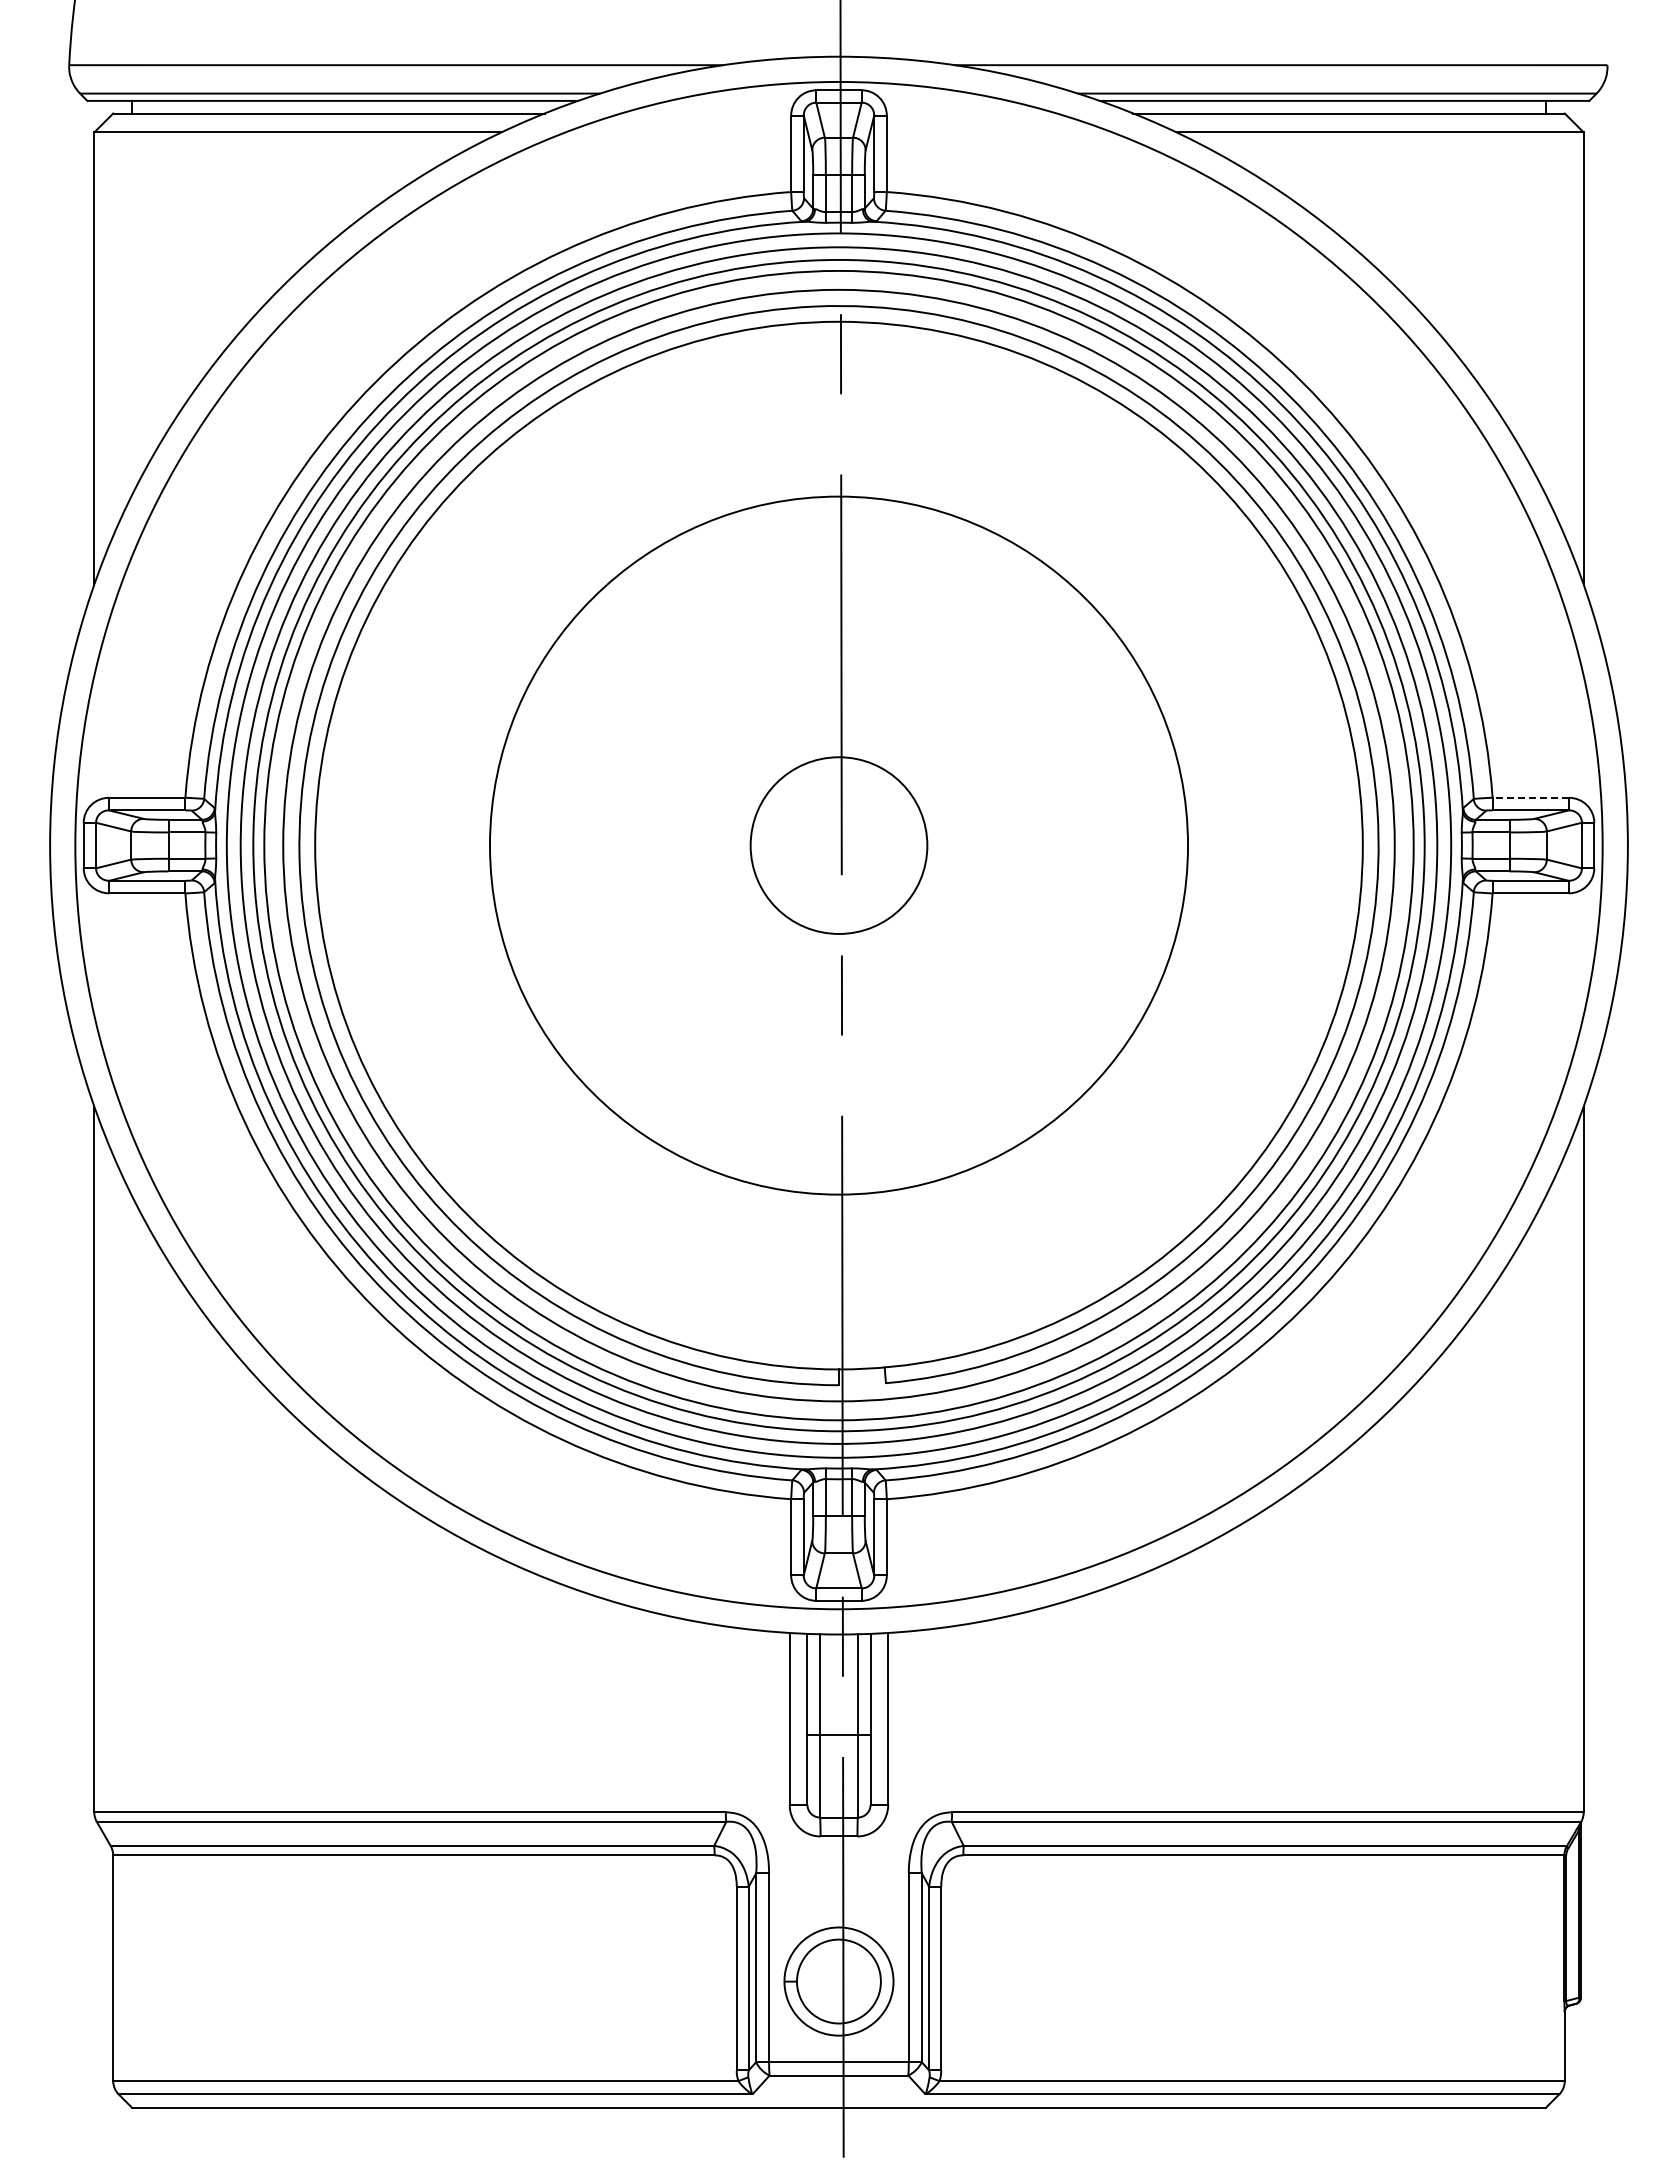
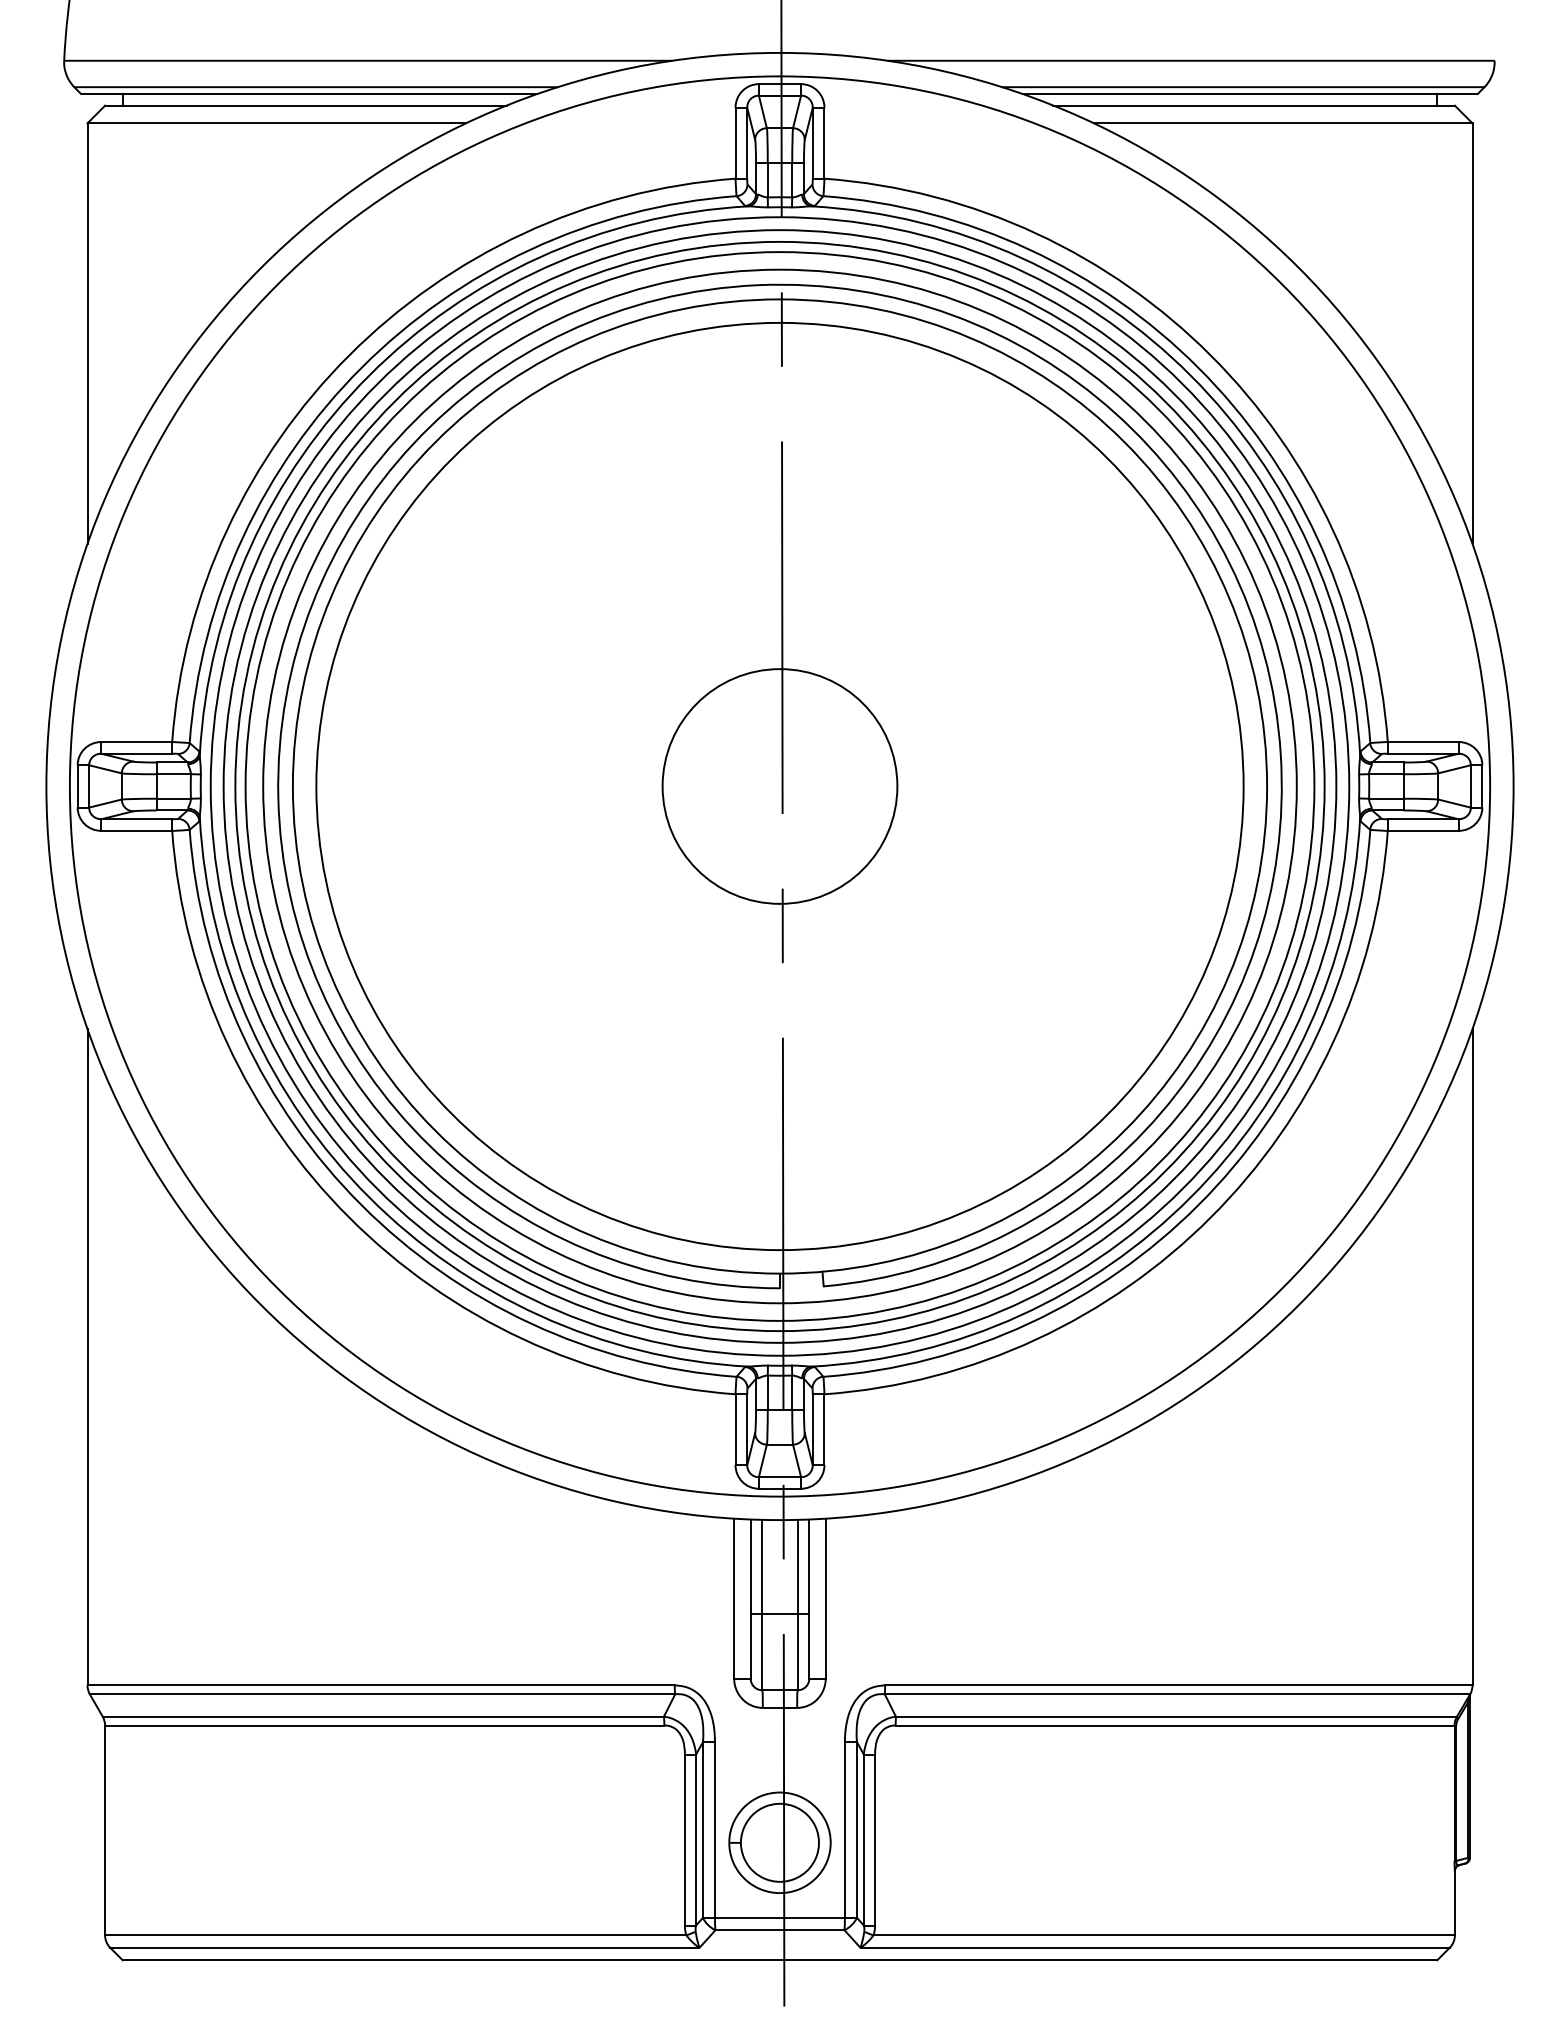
line: (1530, 797) -> (1423, 741), dashed -> solid
circle: (838, 845) -> (779, 786), size x1.43
circle: (838, 845) -> (779, 786), size x1.43

